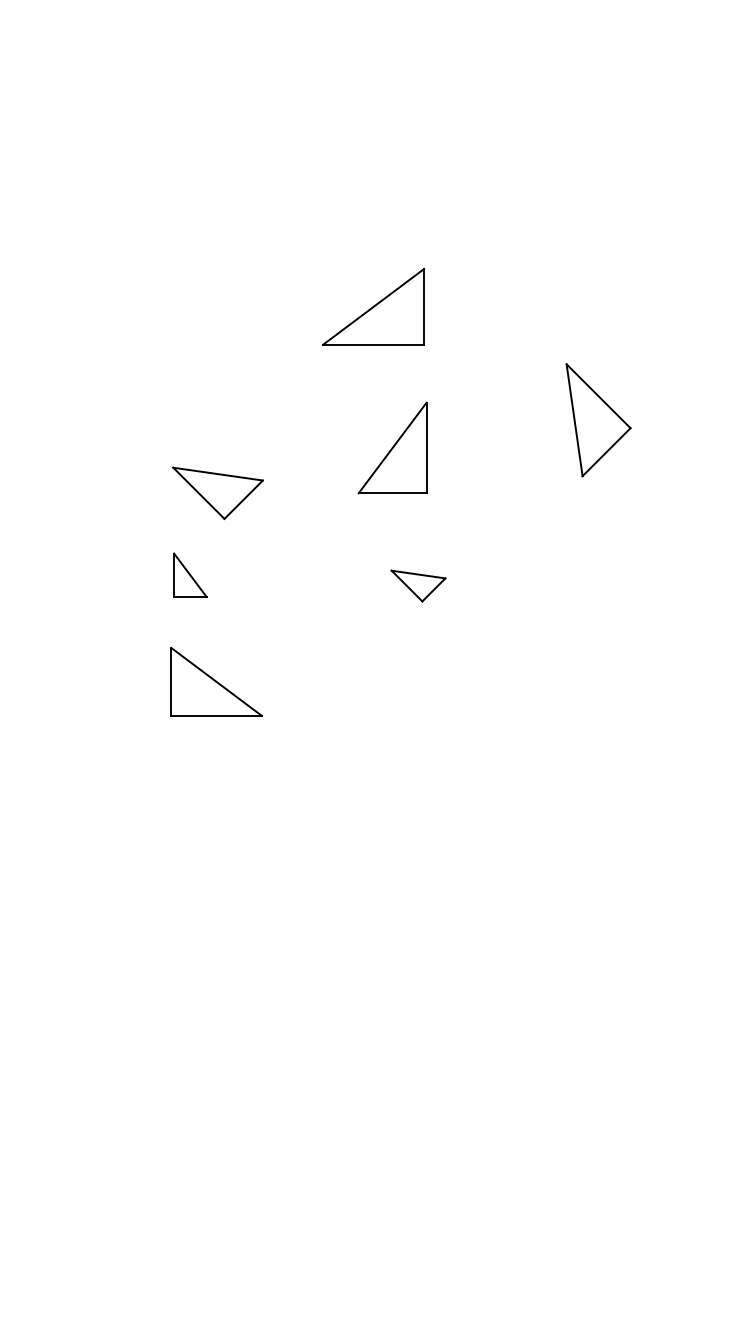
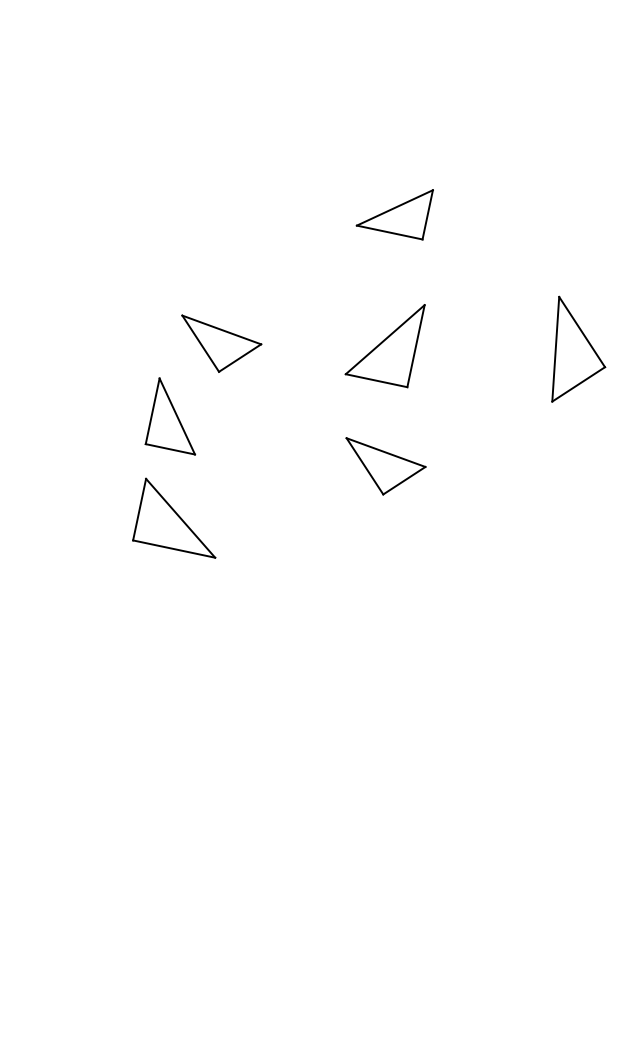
part: (373, 306) -> (394, 207), size x0.71
part: (190, 575) -> (177, 416), size x1.67
part: (418, 585) -> (382, 469), size x1.67

